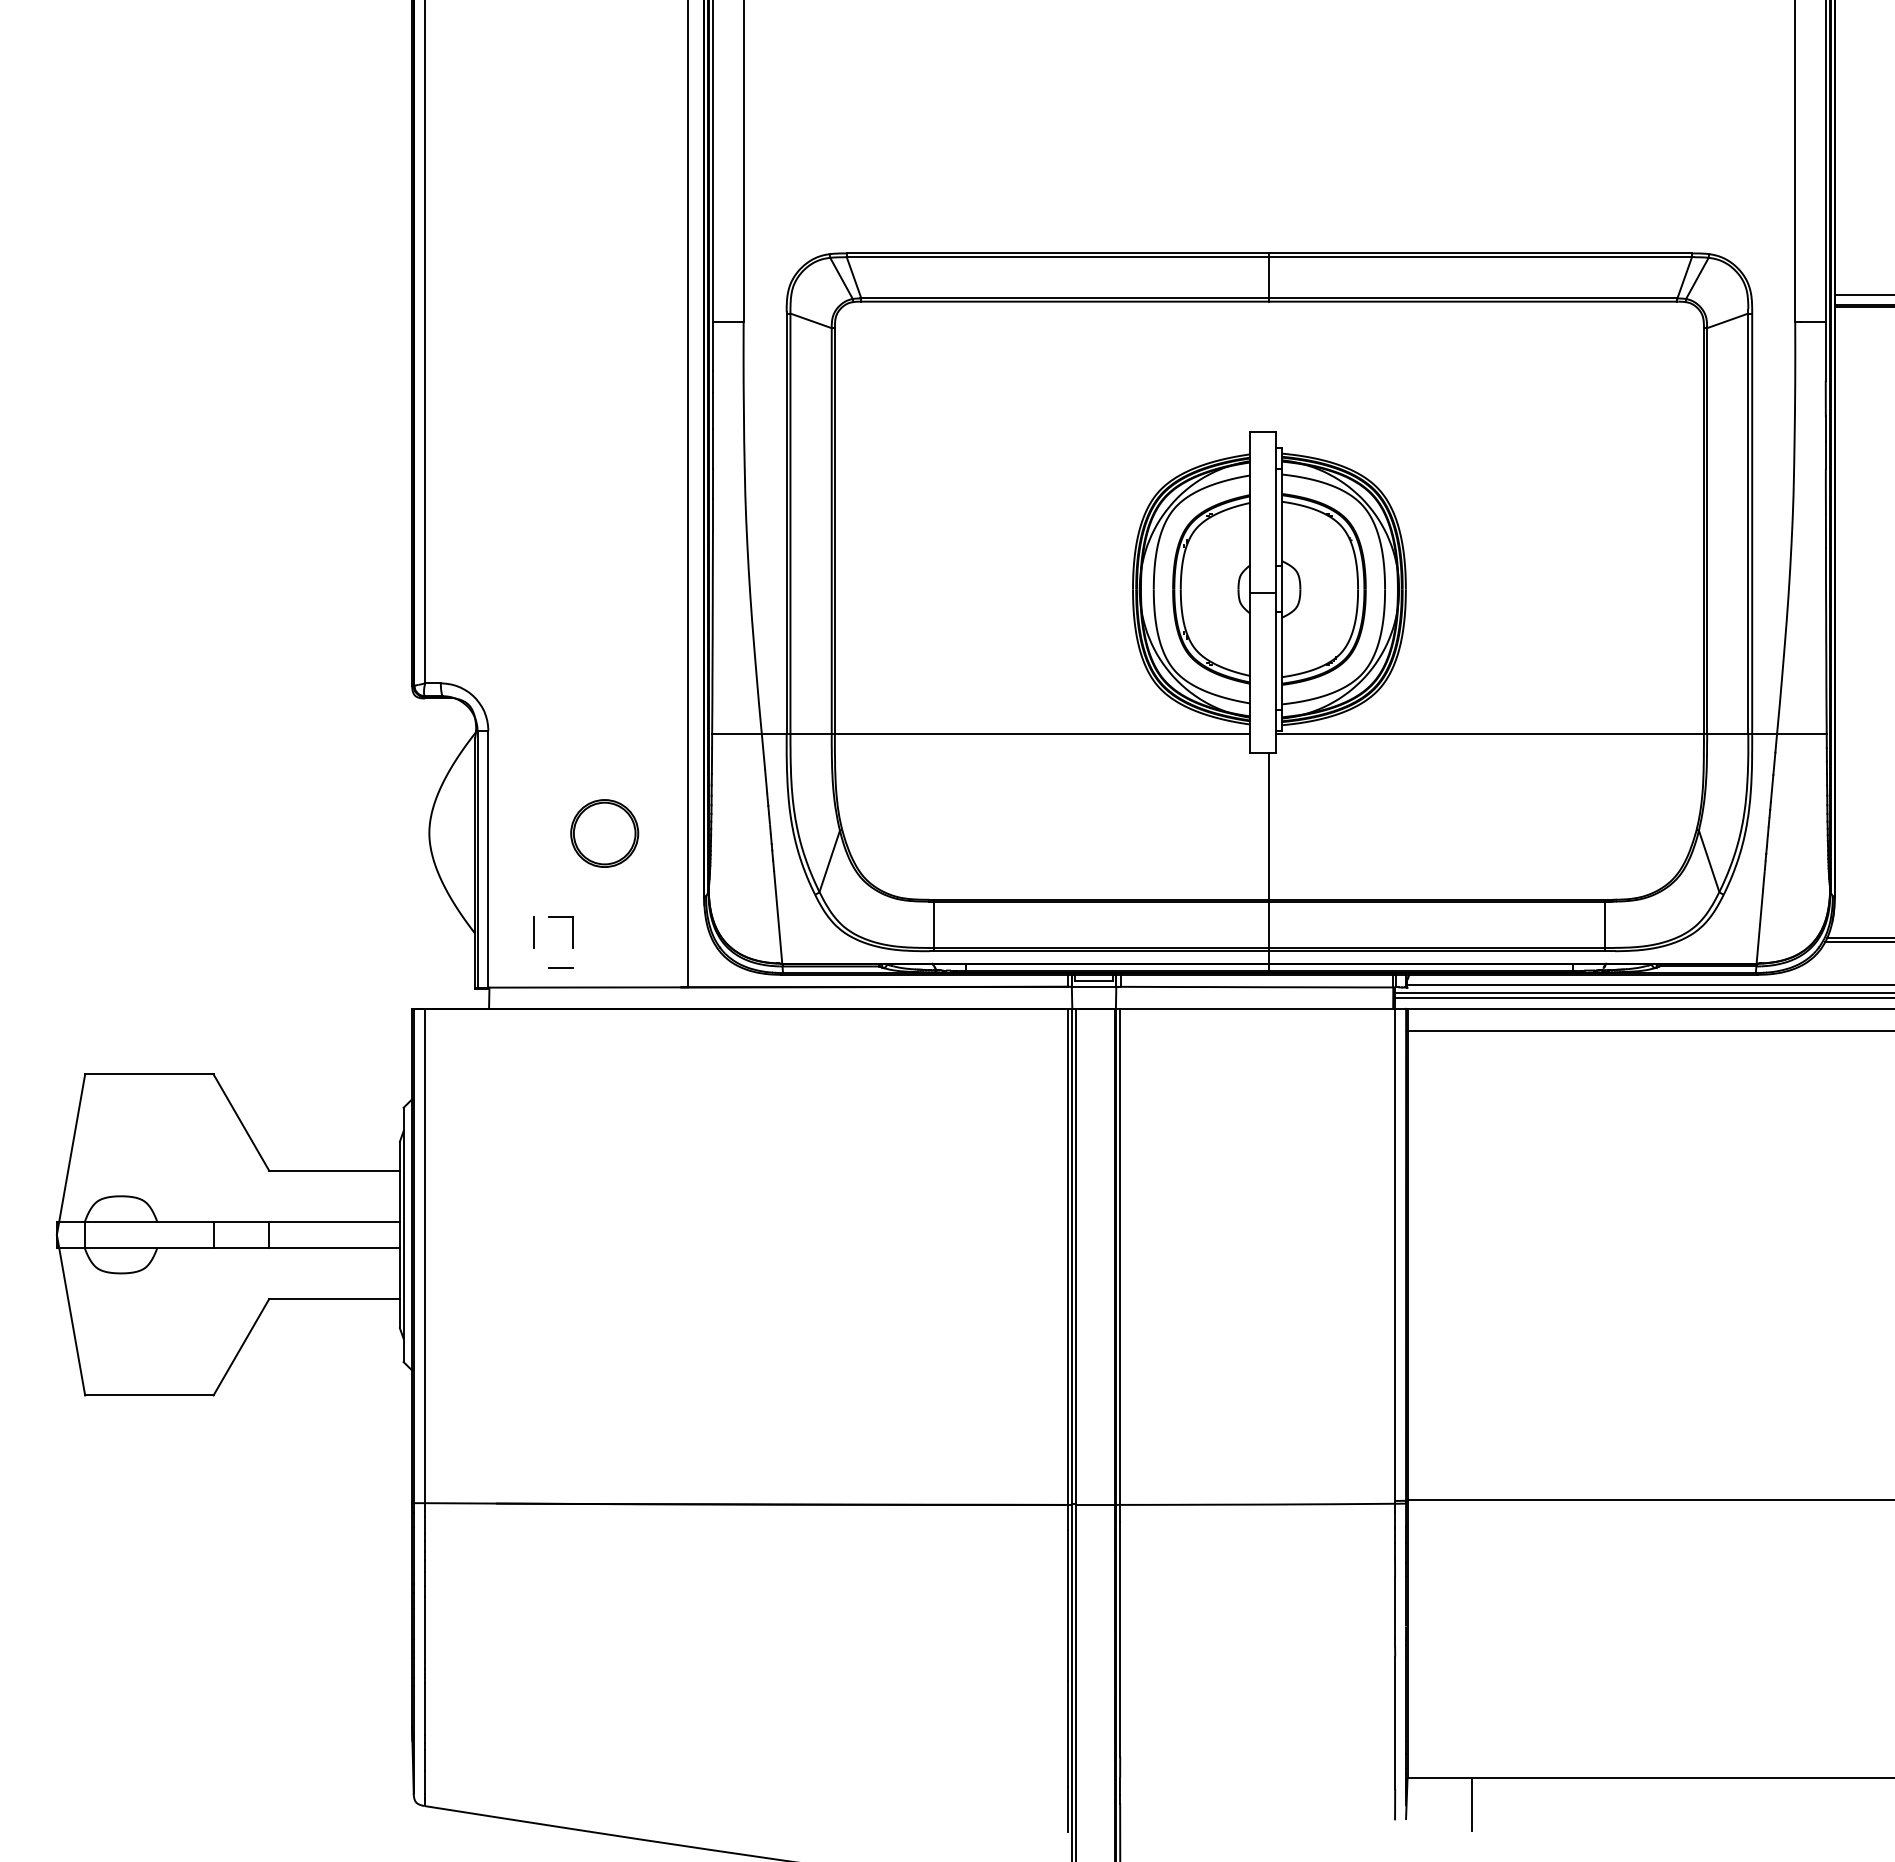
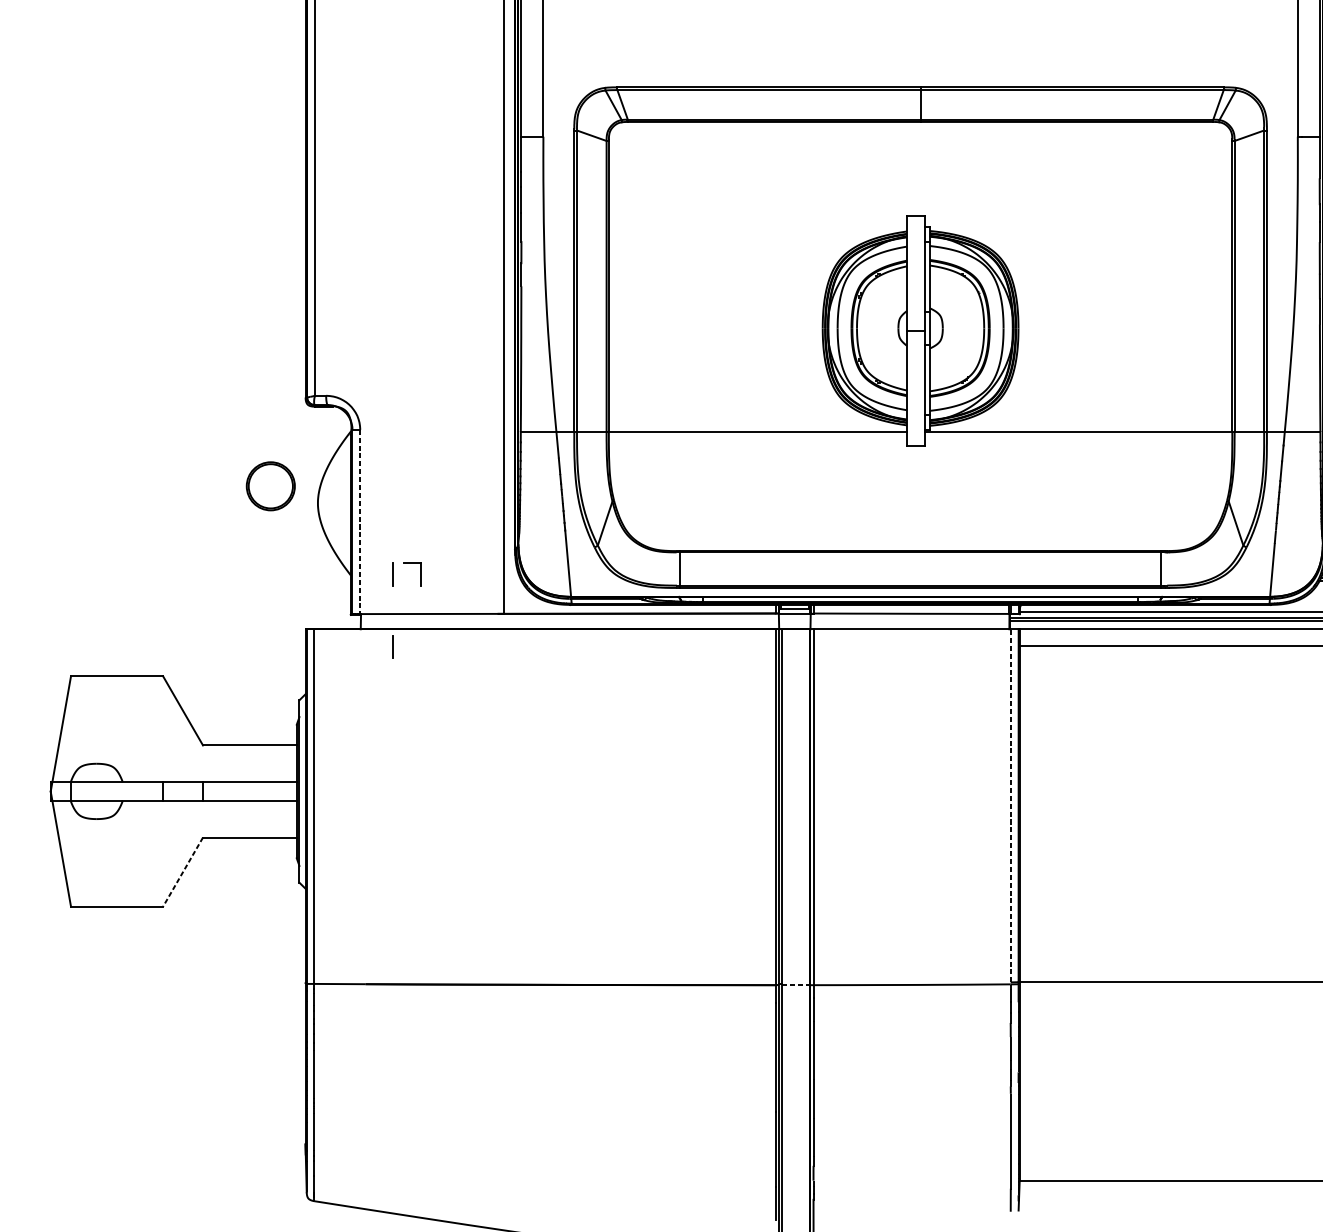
part: (604, 833) -> (270, 486), moved
line: (488, 859) -> (360, 522), solid -> dashed
line: (1269, 863) -> (920, 525), removed
line: (560, 967) -> (412, 599), removed
line: (533, 1033) -> (392, 646), added
line: (1394, 1260) -> (1010, 809), solid -> dashed
line: (241, 1347) -> (183, 872), solid -> dashed
line: (1095, 1504) -> (795, 984), solid -> dashed
line: (1471, 1804) -> (1065, 1200), removed

